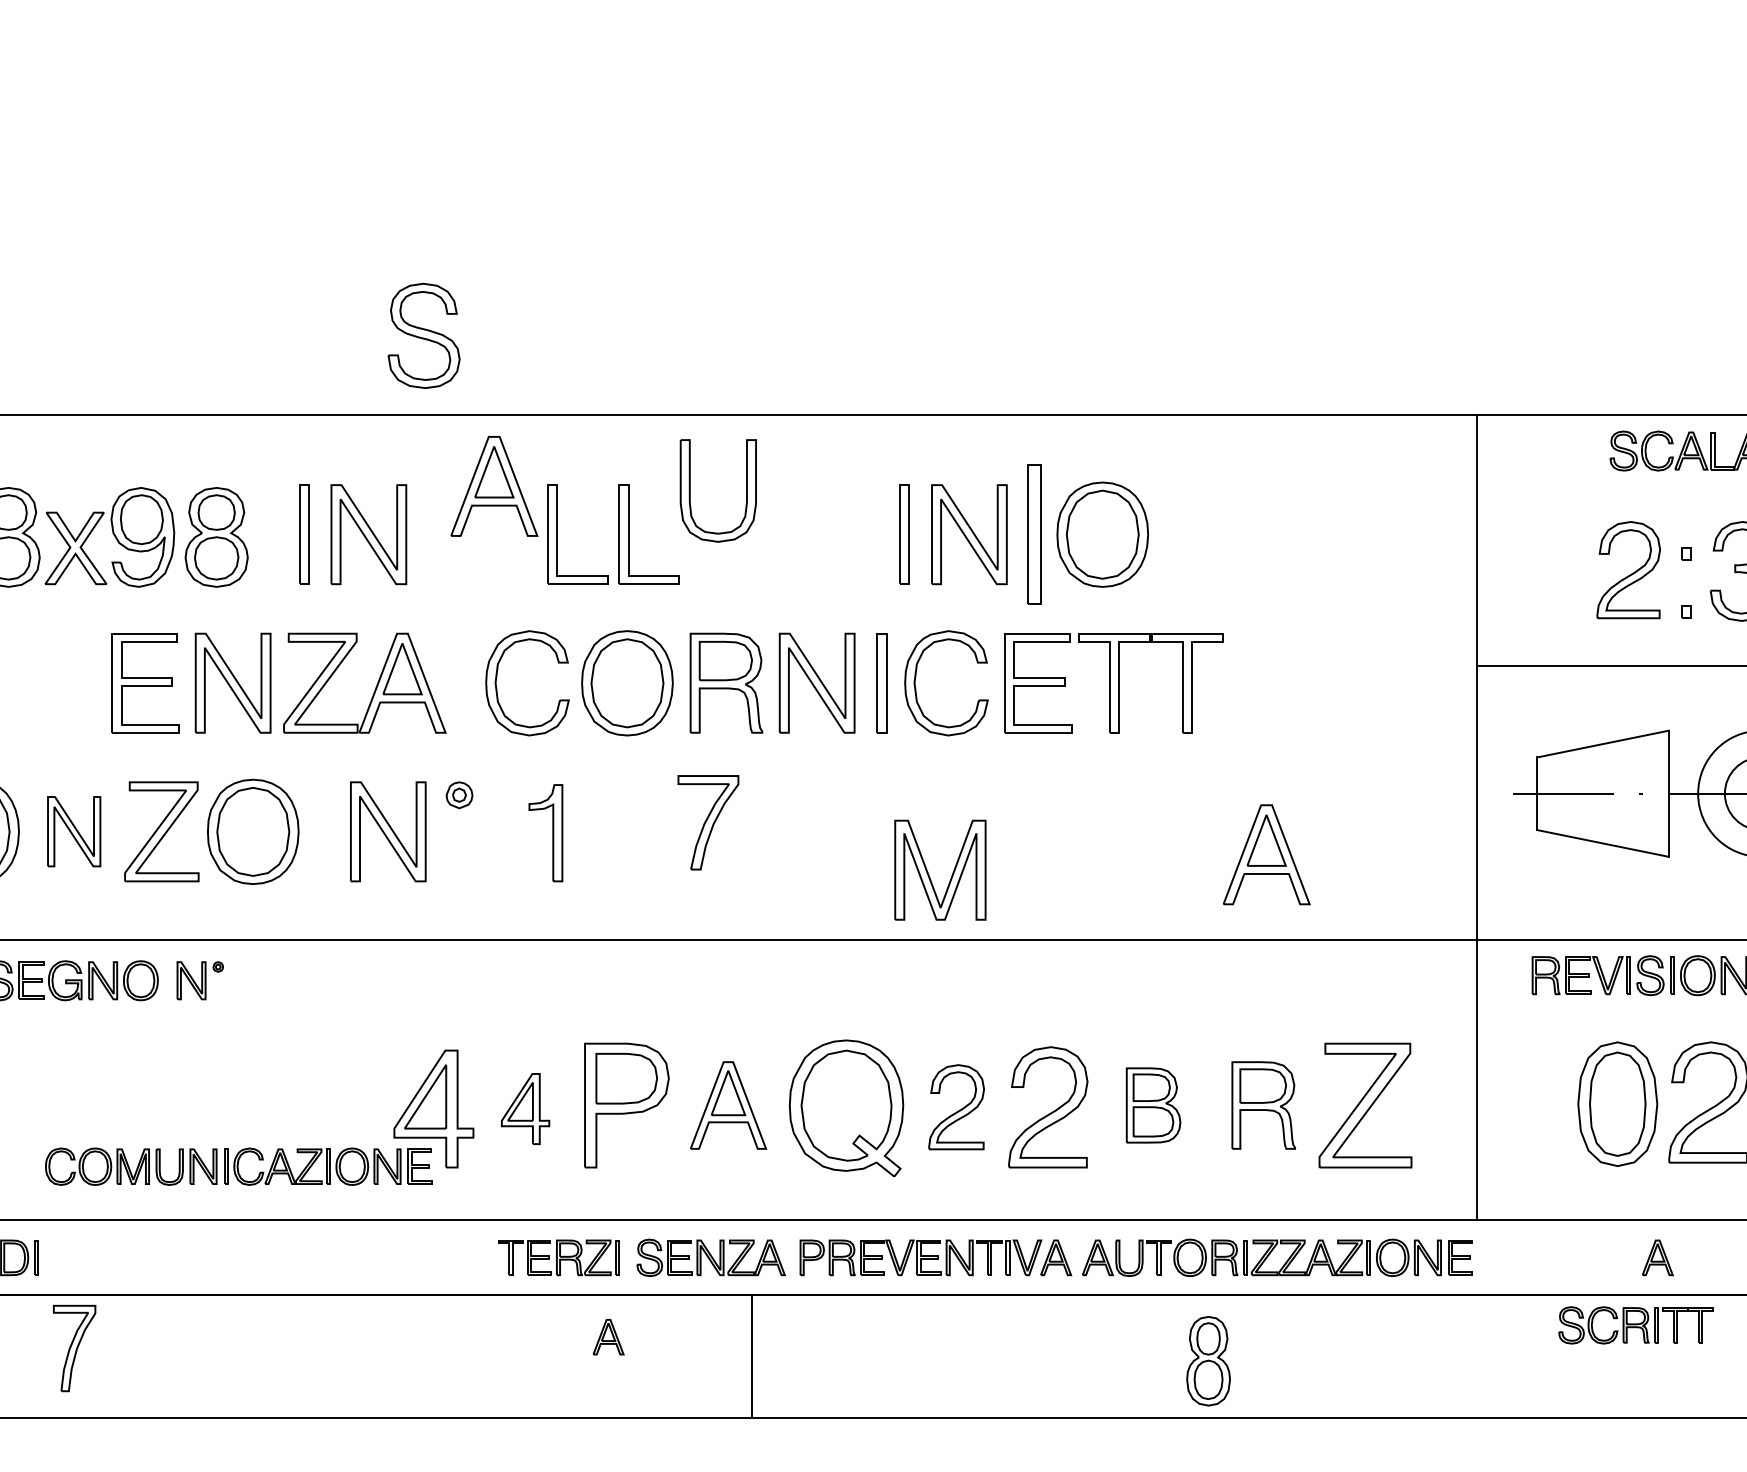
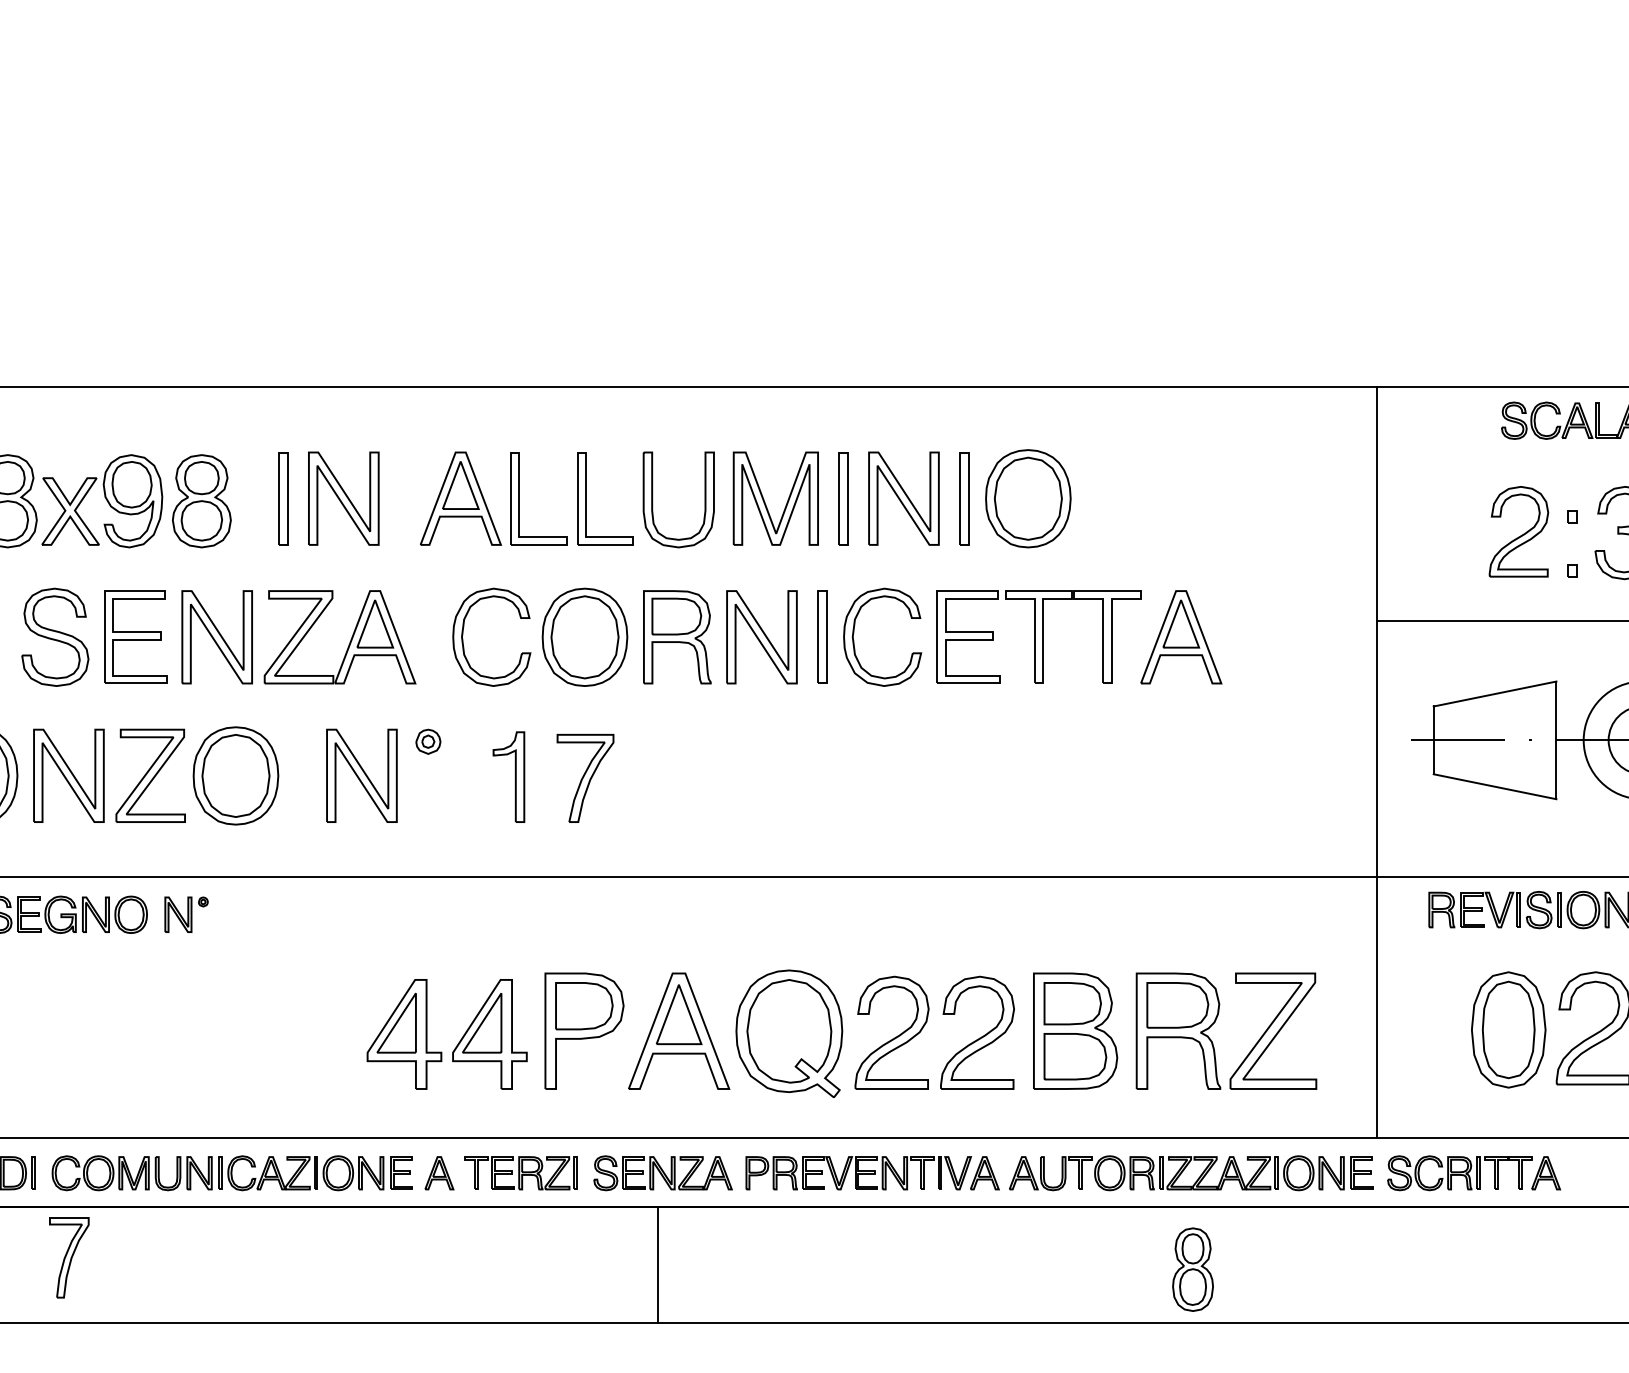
part: (424, 335) -> (55, 636), moved
part: (493, 486) -> (460, 498), moved
part: (691, 490) -> (653, 499), moved
part: (1034, 534) -> (964, 498), size x0.71
part: (708, 821) -> (585, 777), moved
part: (73, 831) -> (68, 775), size x1.43
part: (1266, 855) -> (1181, 637), moved
part: (929, 874) -> (765, 502), moved
part: (728, 1104) -> (679, 1030), size x1.43
part: (1153, 1104) -> (1075, 1030), size x1.67
part: (1263, 1104) -> (1178, 1030), size x1.43
part: (956, 1106) -> (891, 1032), size x1.43
part: (525, 1109) -> (489, 1034), size x1.67
part: (237, 1166) -> (231, 1173), moved
part: (1635, 1325) -> (1459, 1173), moved
part: (608, 1337) -> (439, 1173), moved
line: (752, 1355) -> (658, 1264), moved
part: (1207, 1361) -> (1192, 1269), moved

